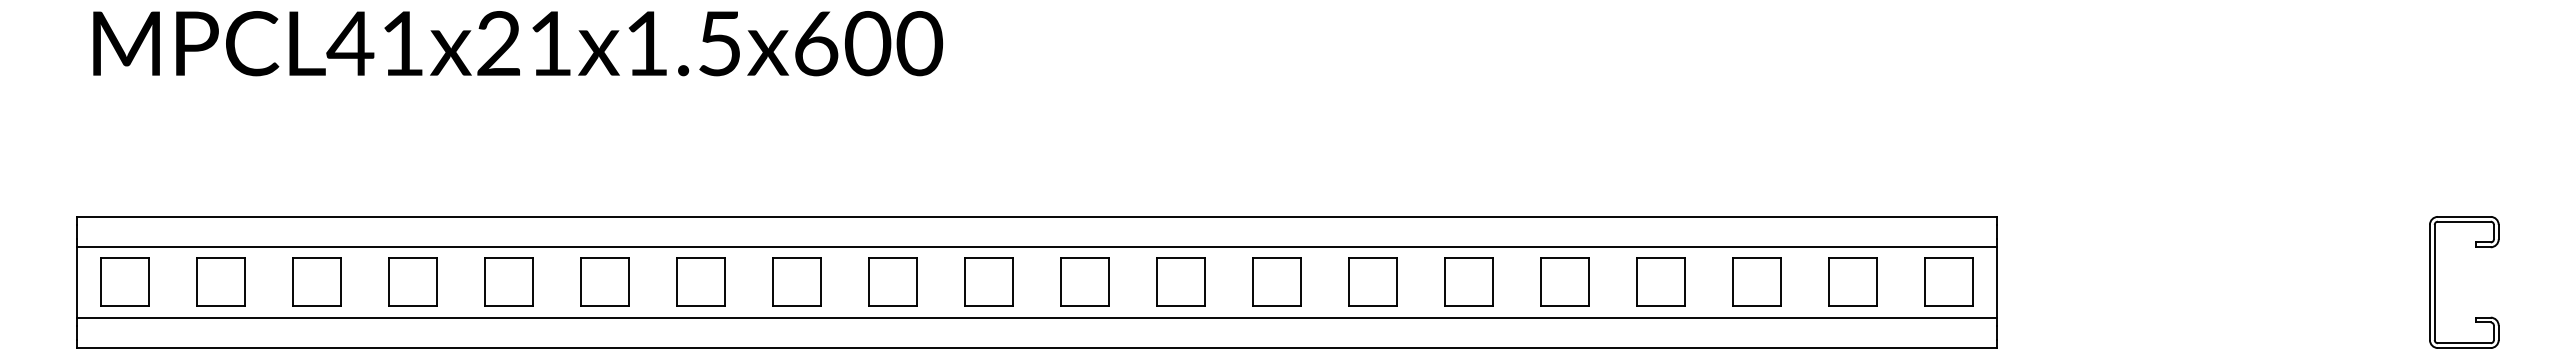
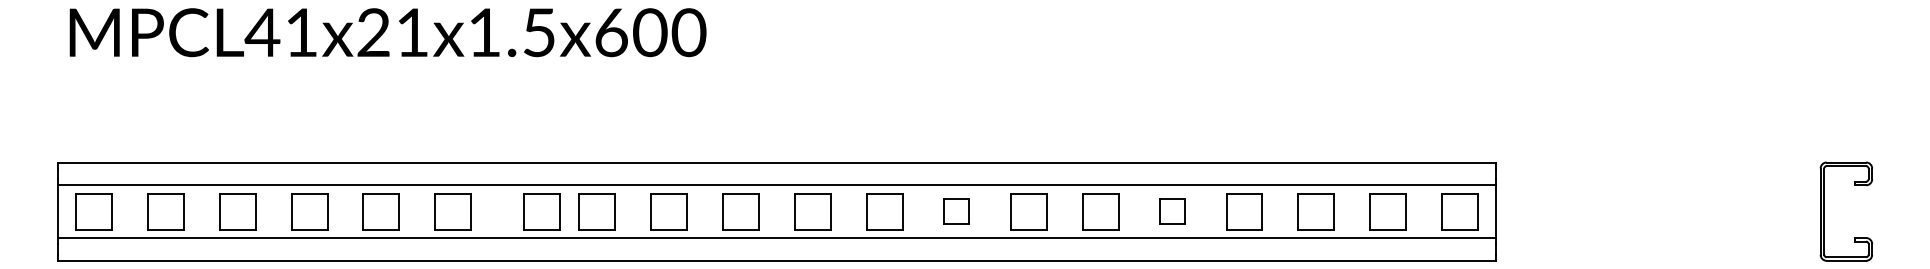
part: (700, 281) -> (541, 210), moved
part: (1276, 281) -> (956, 210), size x0.7
part: (1564, 281) -> (1172, 210), size x0.7

